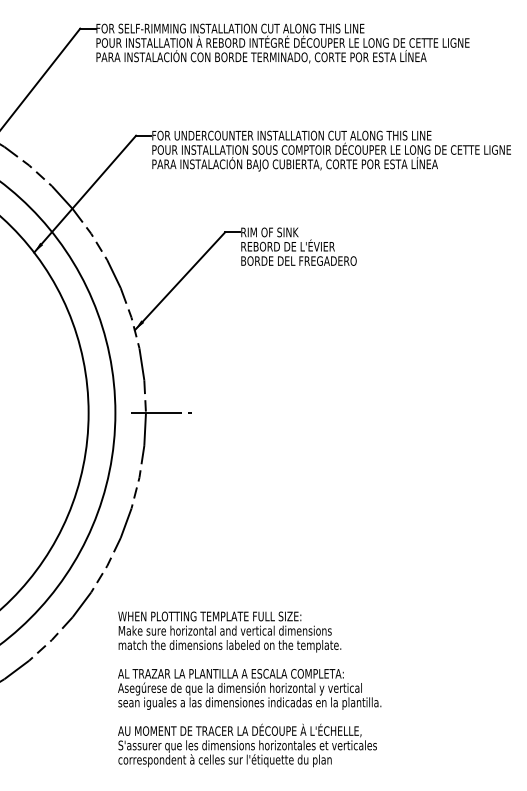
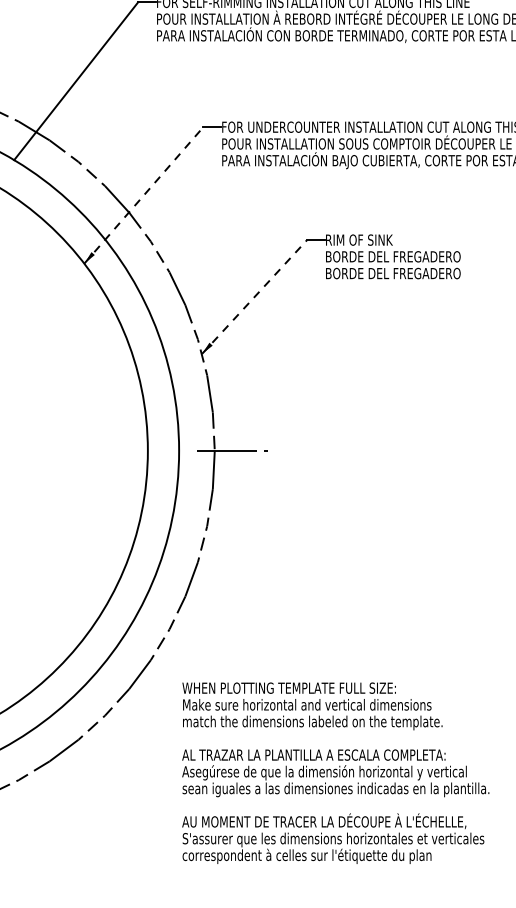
line: (85, 194) -> (144, 195), solid -> dashed
text: (299, 245) -> (393, 255), REBORD DE L'ÉVIER -> BORDE DEL FREGADERO
line: (180, 280) -> (255, 296), solid -> dashed

